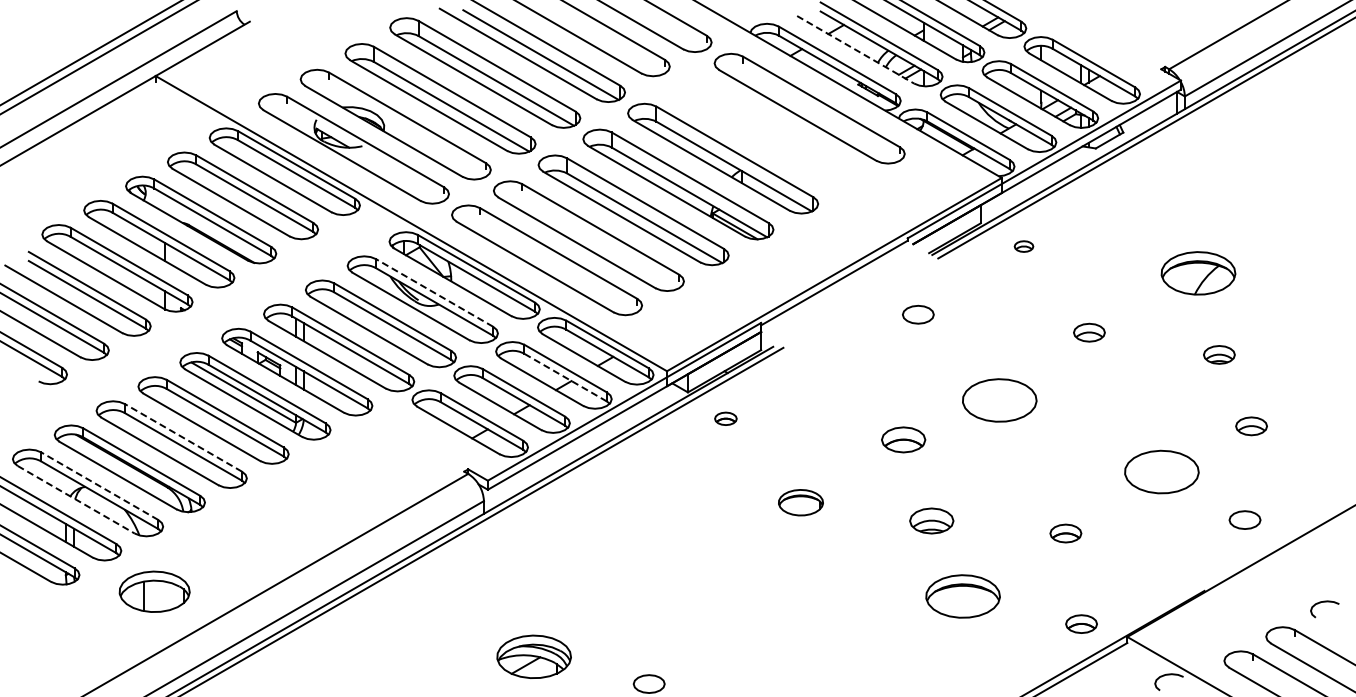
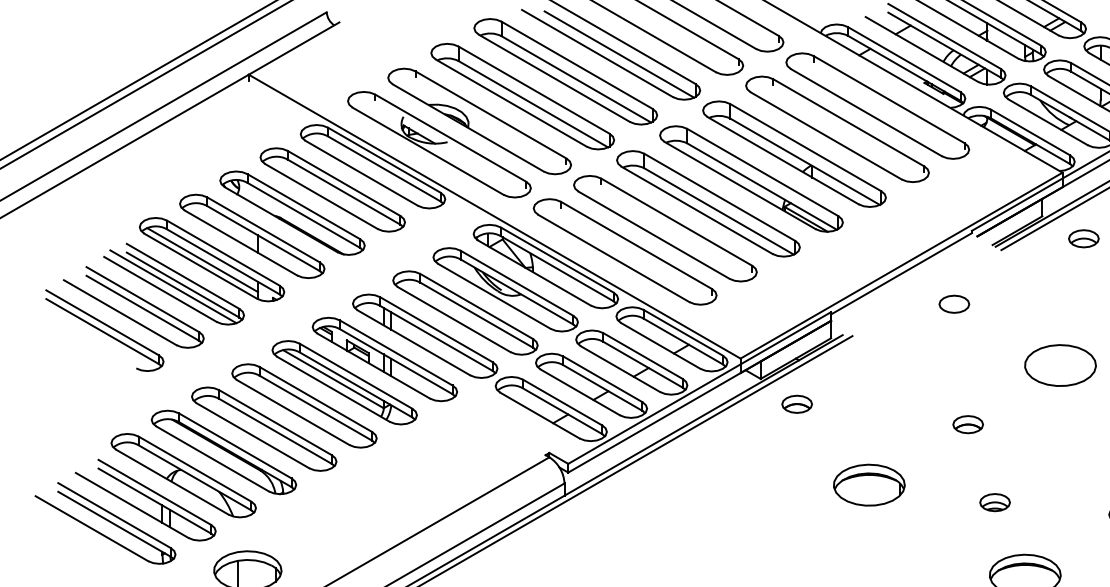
line: (855, 49) -> (921, 49), dashed -> solid
part: (767, 132) -> (837, 129), added
part: (1023, 246) -> (1083, 238), size x1.67
line: (107, 268) -> (202, 259), added
line: (434, 292) -> (516, 282), dashed -> solid
line: (76, 296) -> (172, 286), added
part: (918, 314) -> (954, 304), moved
line: (565, 377) -> (642, 364), dashed -> solid
part: (999, 400) -> (1060, 365), moved
part: (725, 418) -> (796, 404), size x1.43
line: (183, 437) -> (275, 422), dashed -> solid
part: (903, 439) -> (967, 424), size x0.71
line: (99, 486) -> (194, 469), dashed -> solid
line: (76, 499) -> (172, 481), dashed -> solid
part: (800, 502) -> (868, 484), size x1.67
part: (931, 520) -> (994, 502), size x0.71

